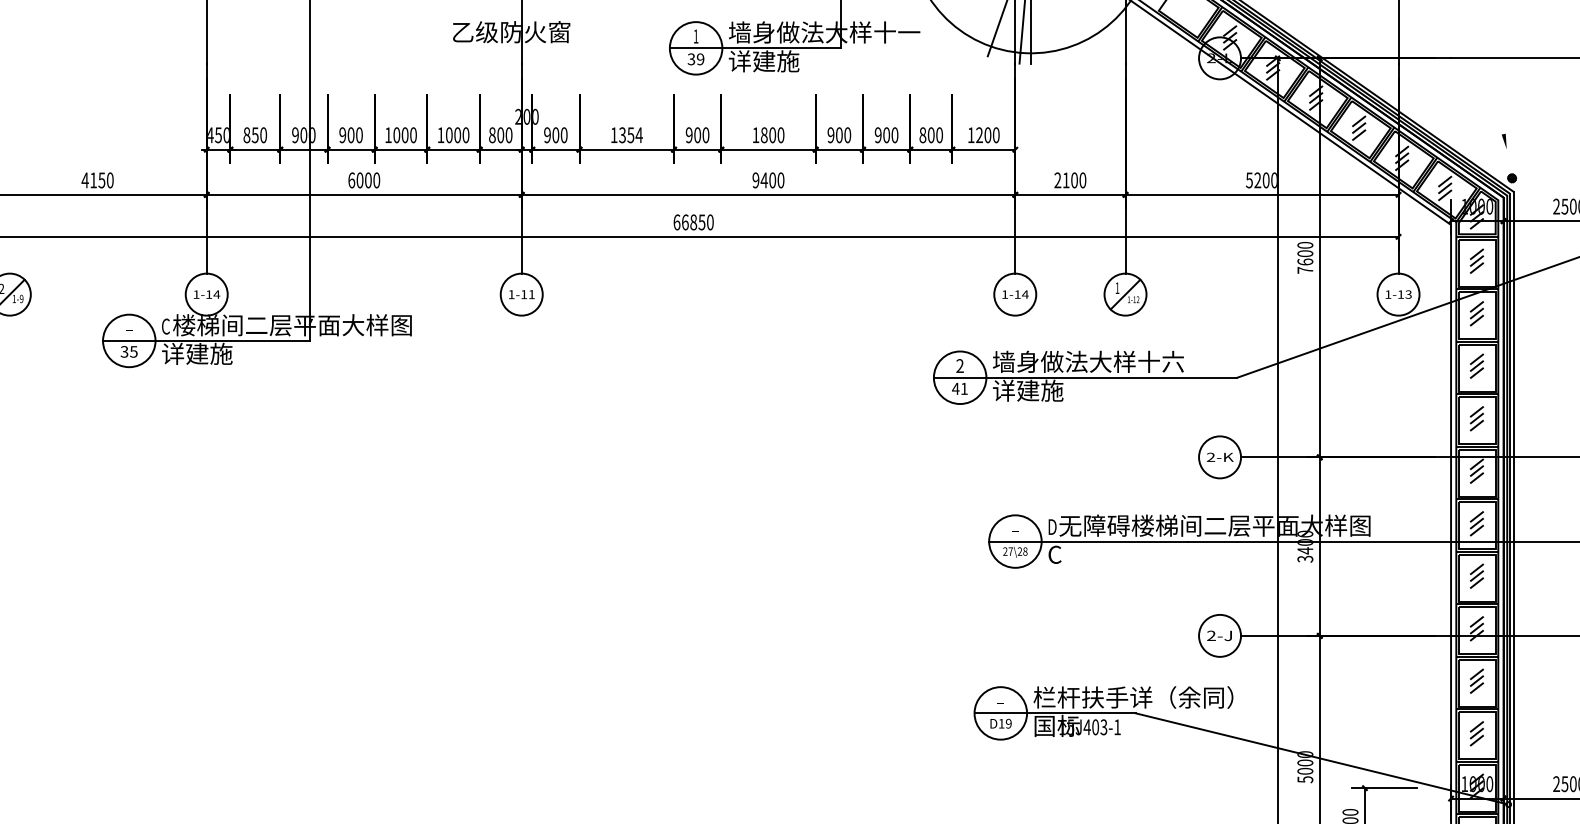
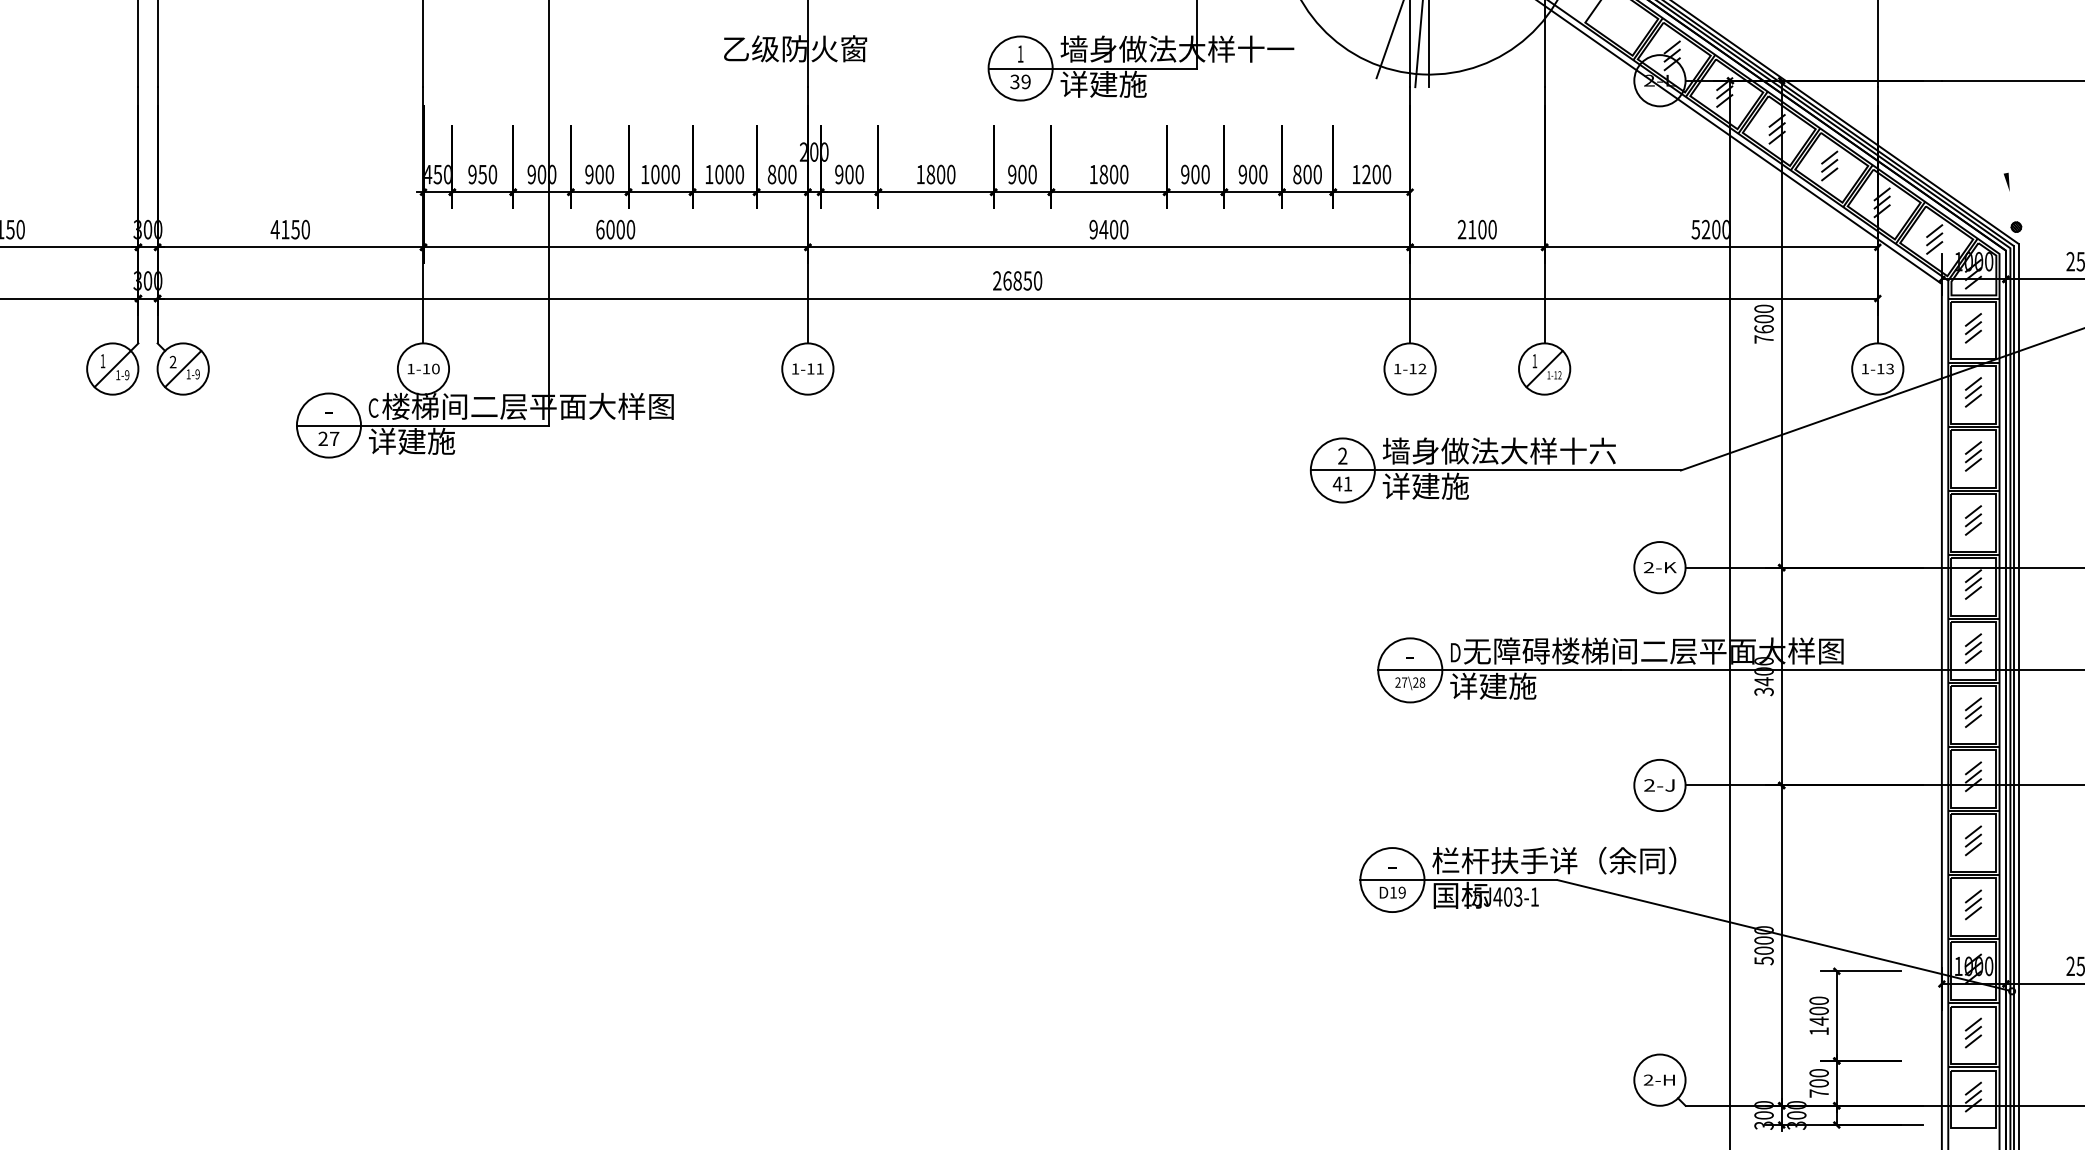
text: (246, 135) -> (472, 174), 850 -> 950
text: (630, 135) -> (940, 174), 1354 -> 1800
text: (677, 222) -> (997, 280), 66850 -> 26850
text: (216, 294) -> (435, 368), 1-14 -> 1-10
text: (1025, 294) -> (1422, 368), 1-14 -> 1-12
text: (128, 351) -> (328, 438), 35 -> 27
text: (1083, 553) -> (1493, 685), C -> 详建施

